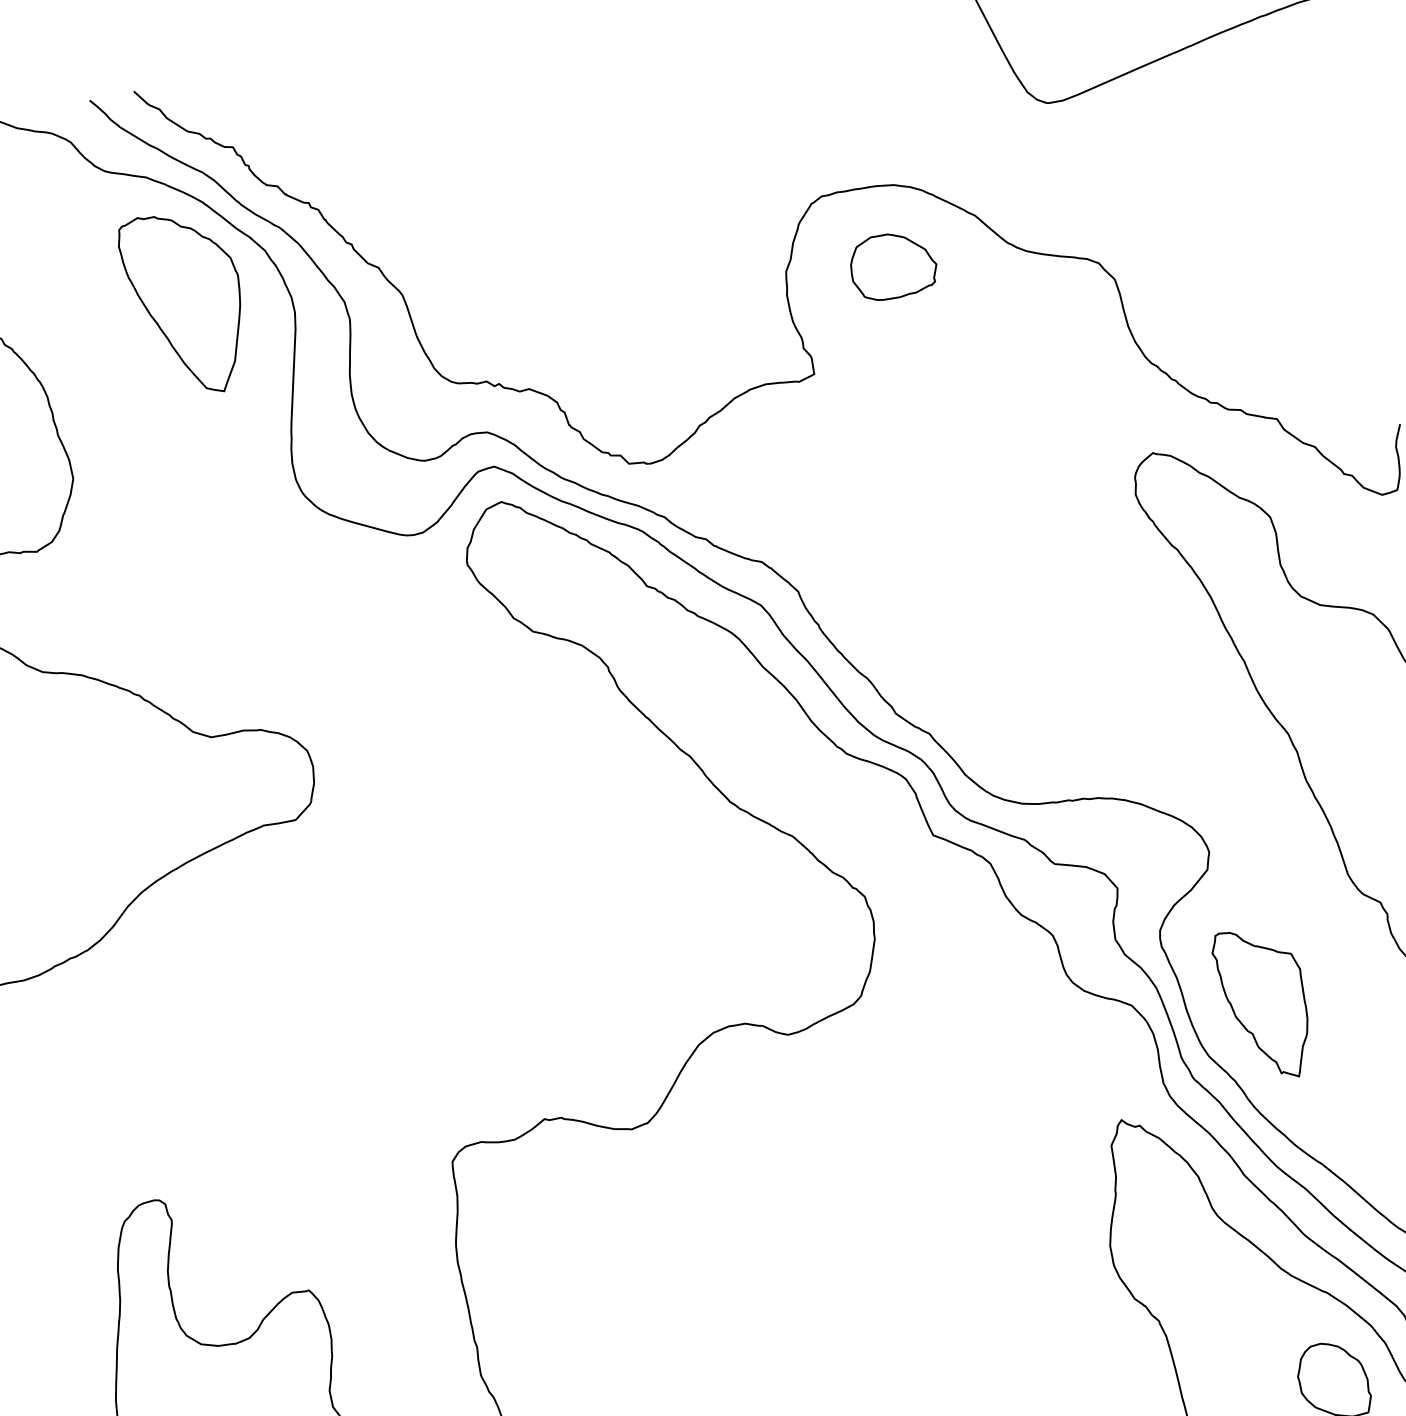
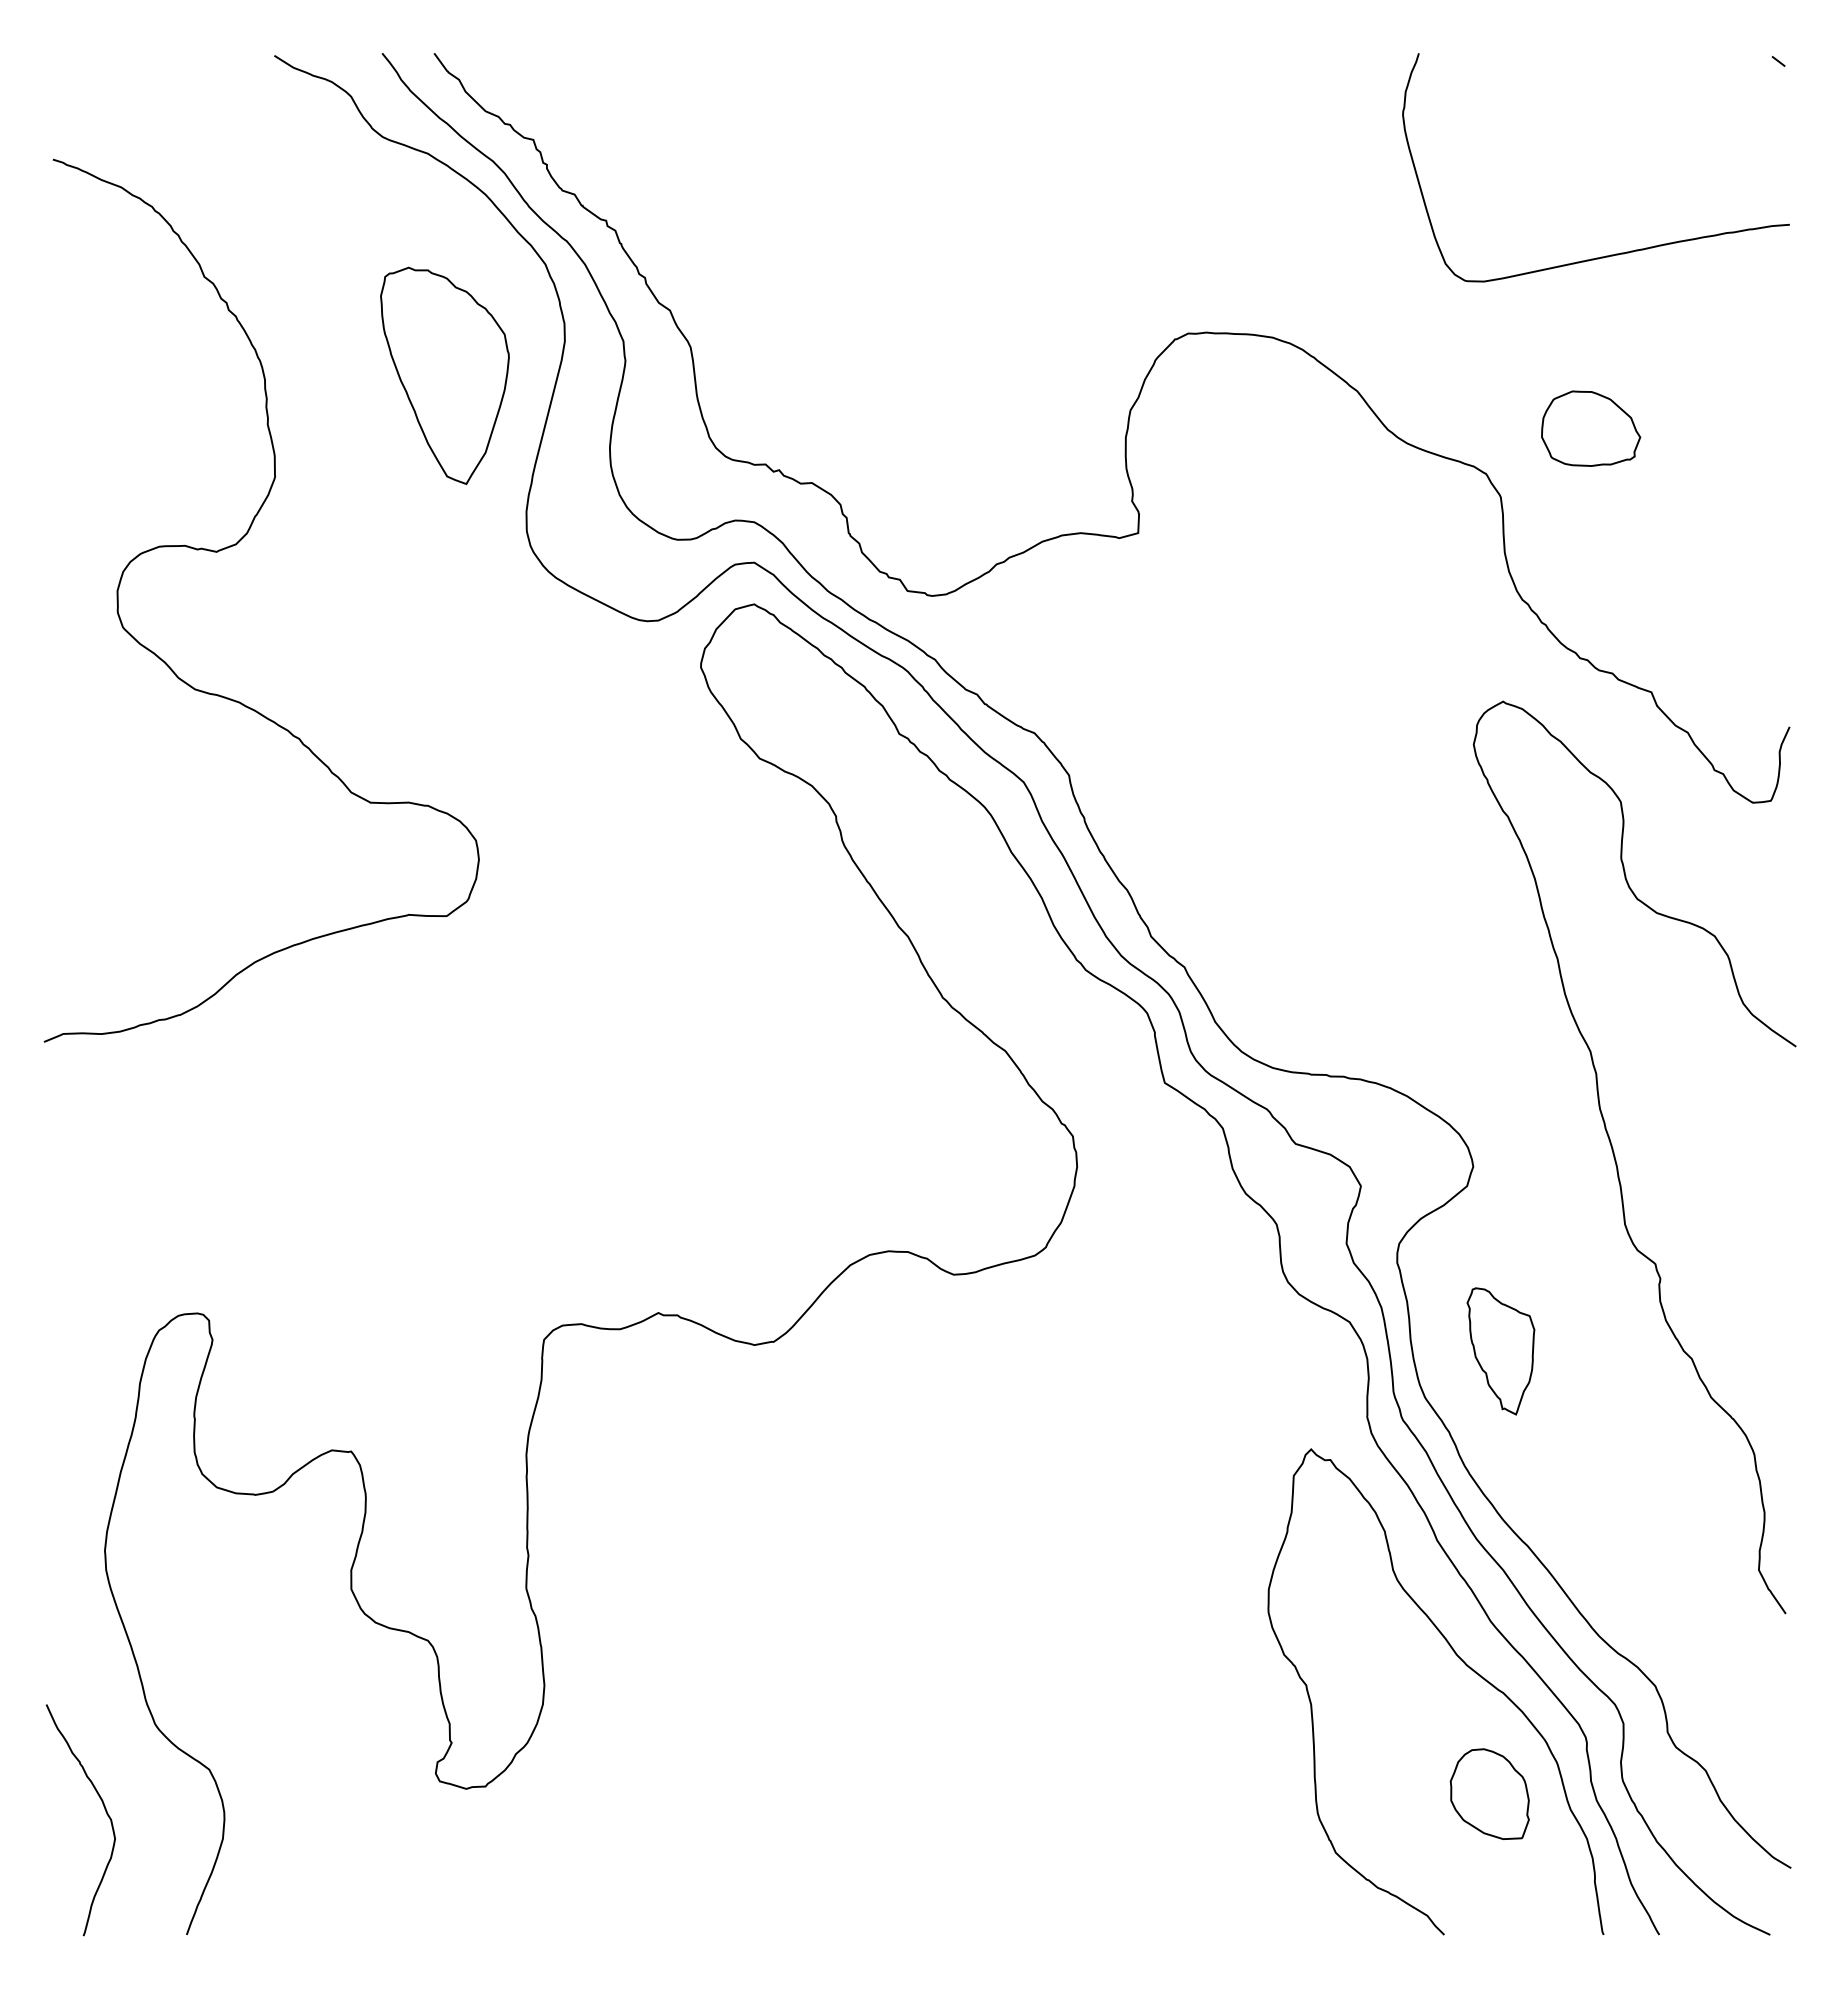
part: (893, 265) -> (1591, 428), moved
part: (186, 303) -> (444, 375), moved
part: (1264, 1003) -> (1500, 1351), size x0.7

